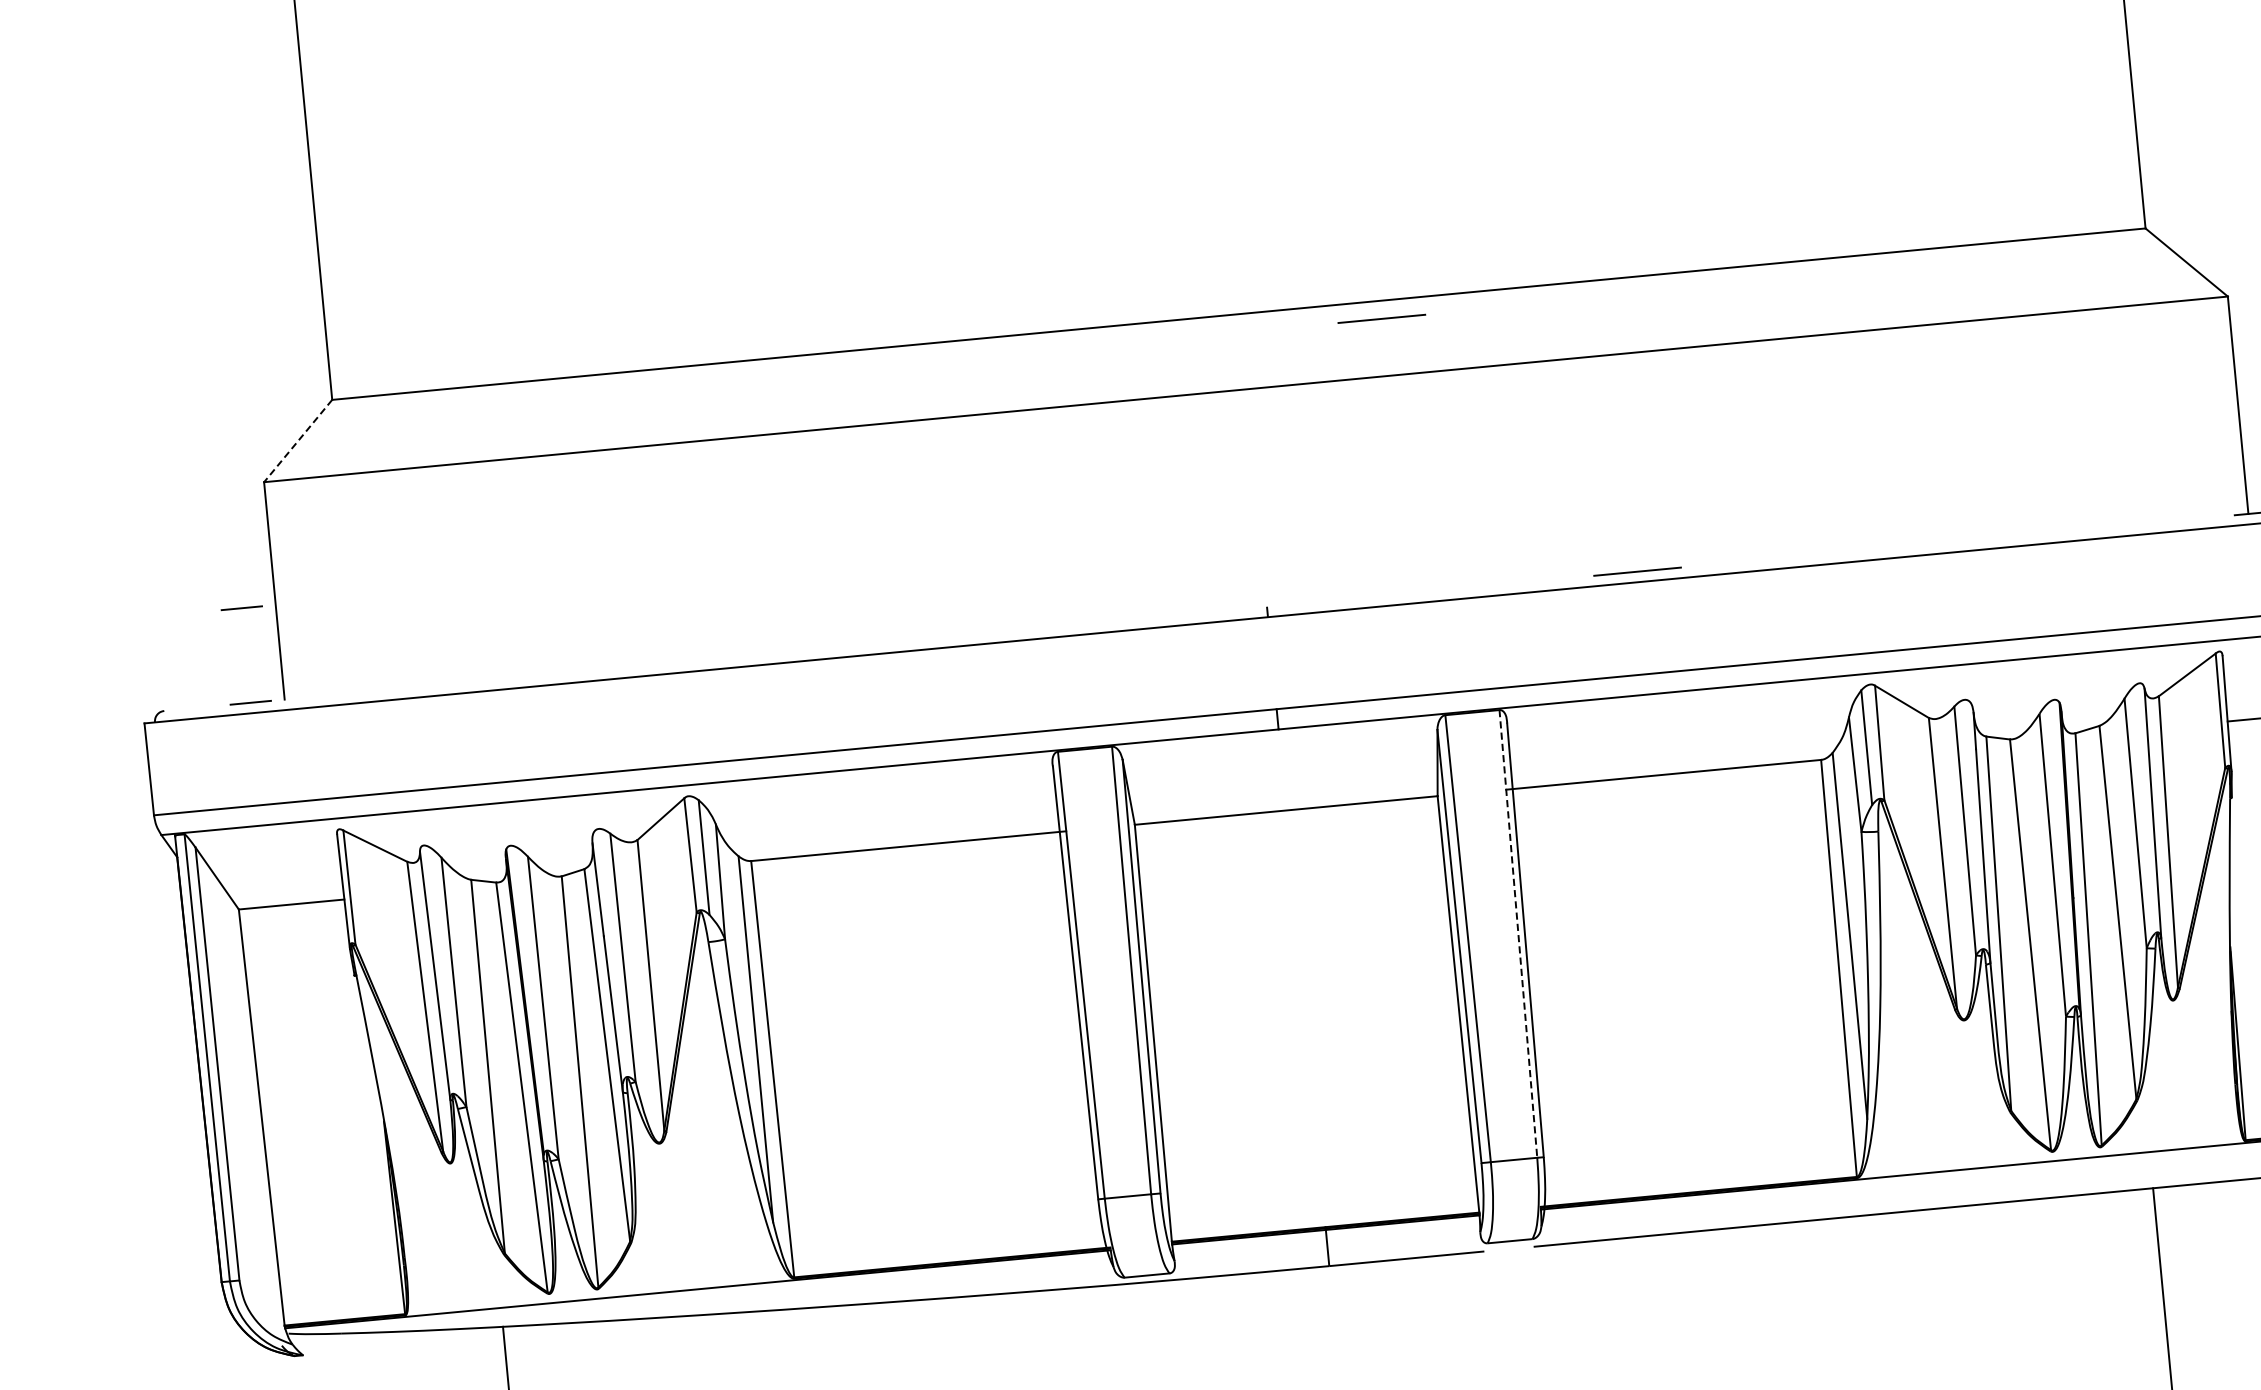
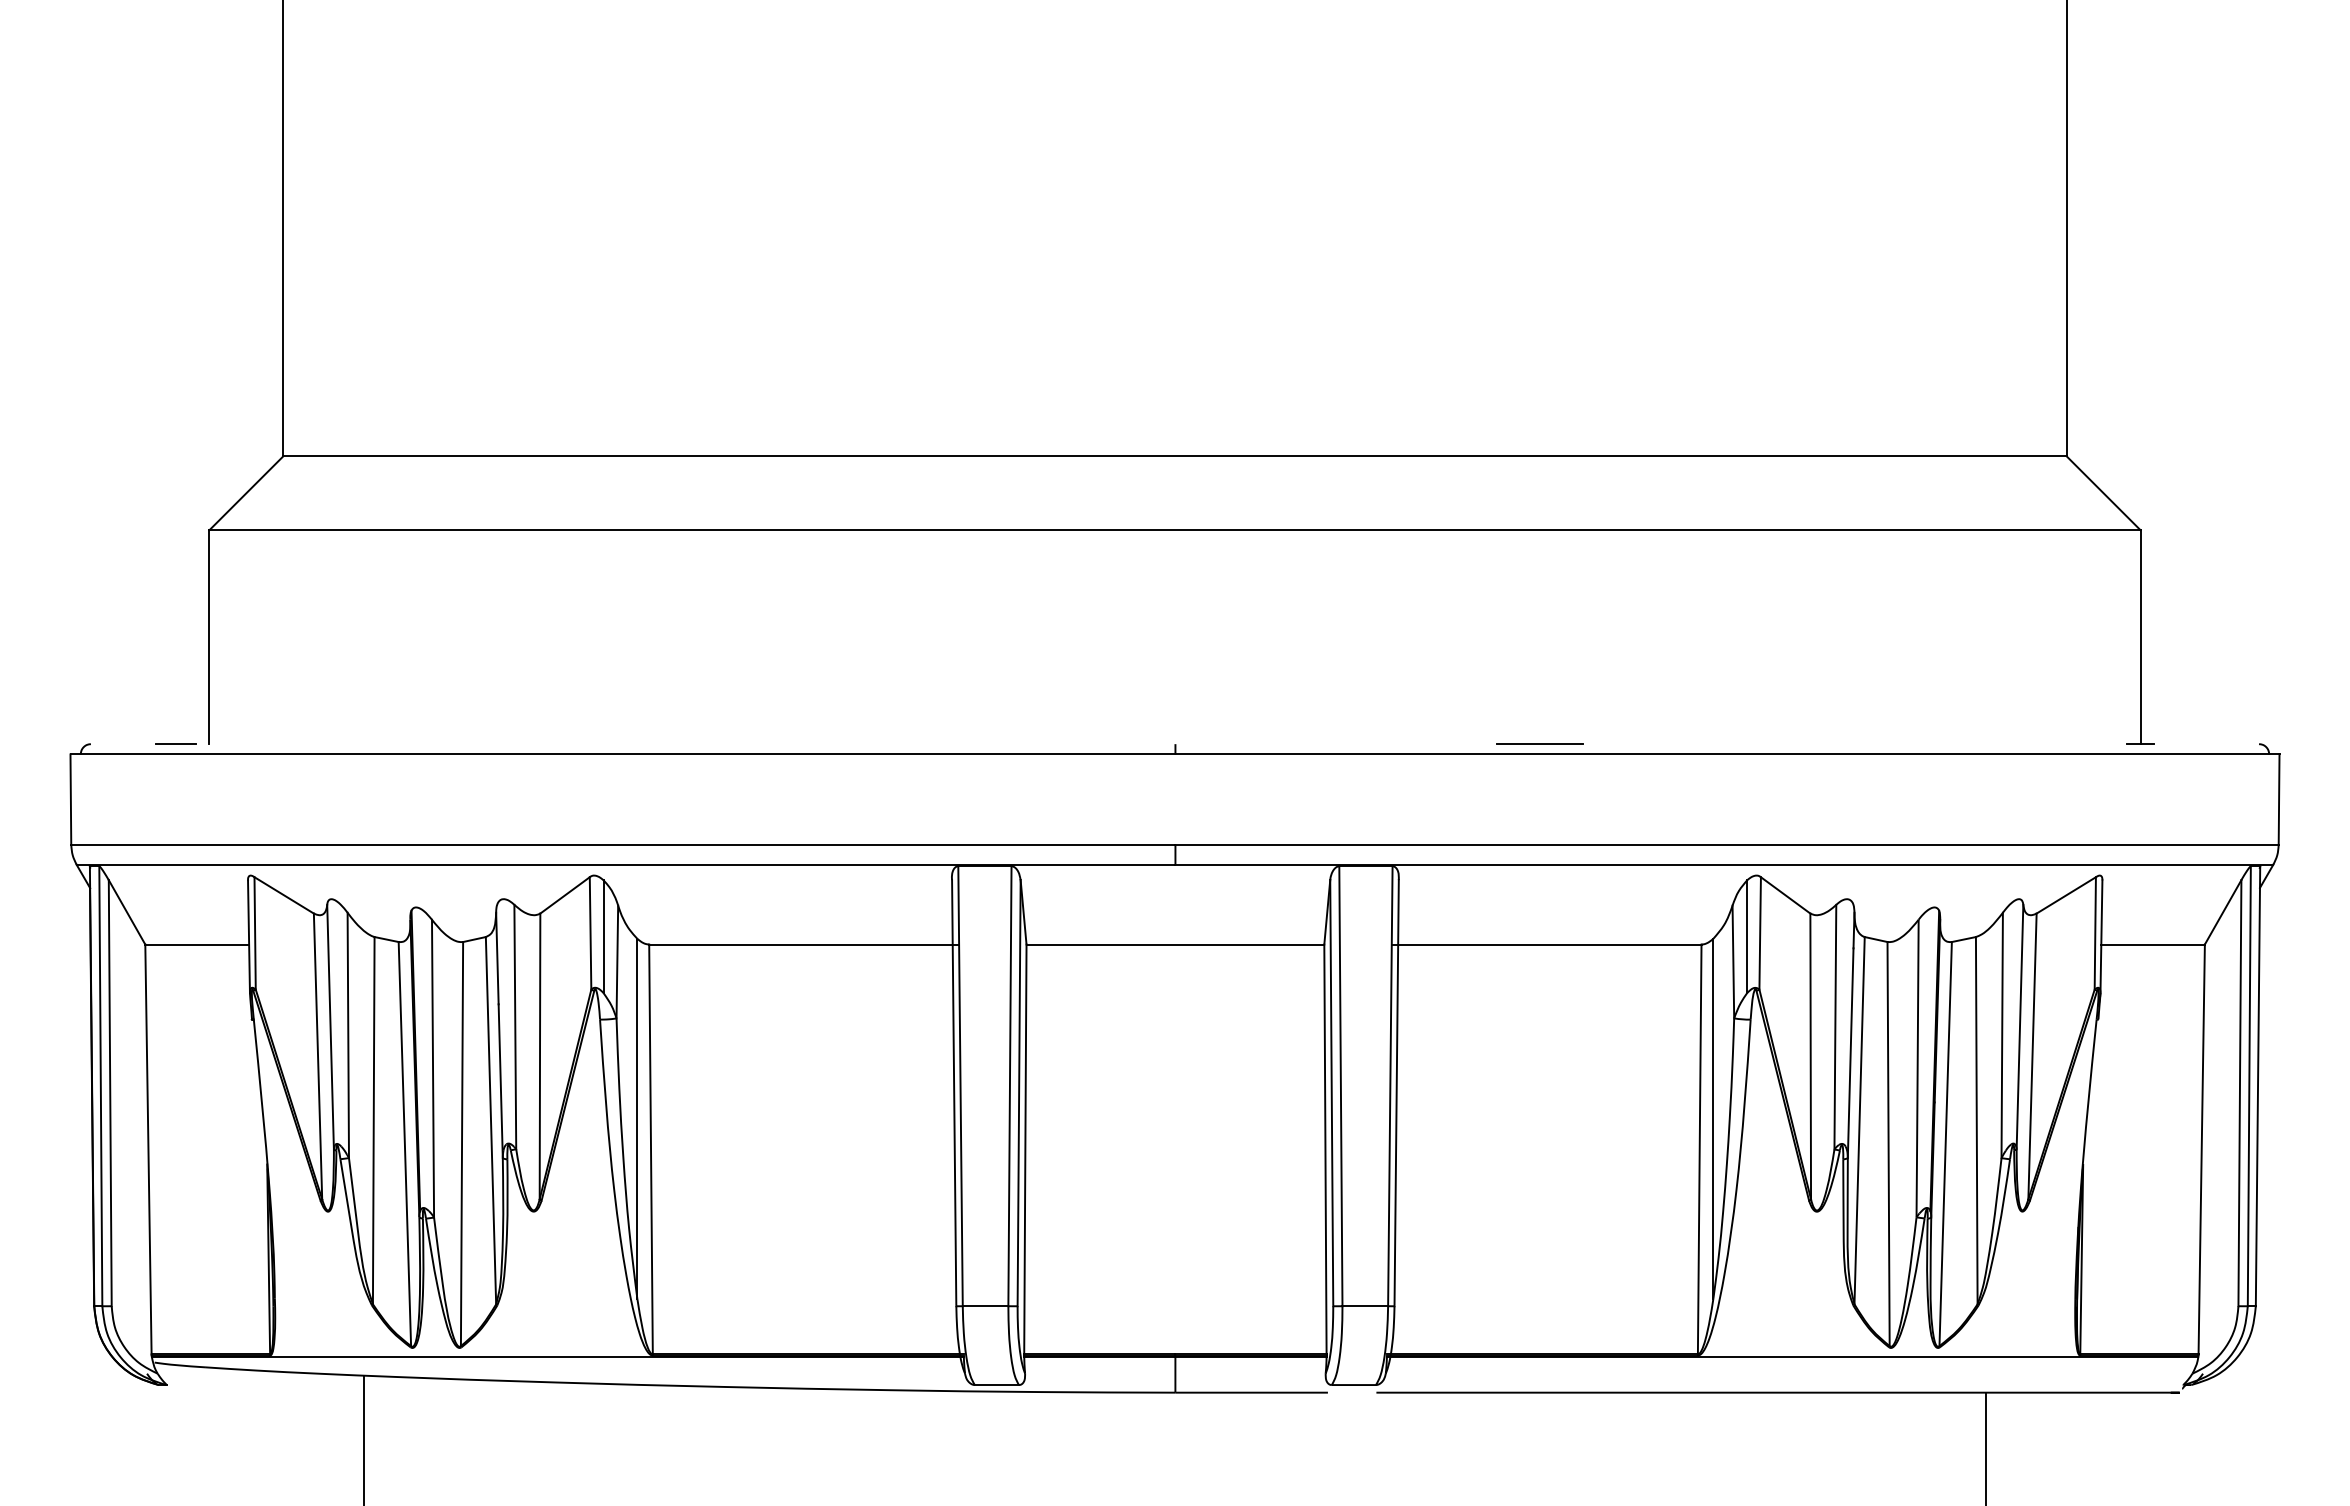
line: (1381, 318) -> (1313, 473), removed
line: (297, 441) -> (245, 493), dashed -> solid
line: (241, 607) -> (175, 650), removed
line: (1518, 934) -> (1390, 1086), dashed -> solid

